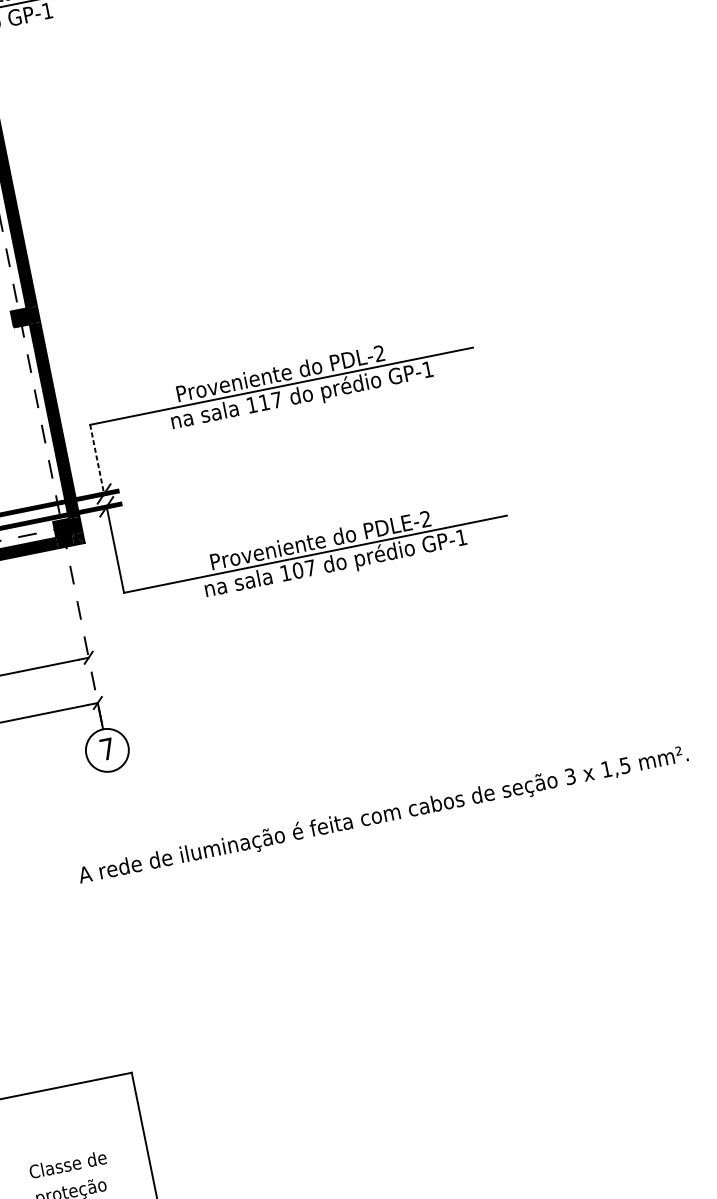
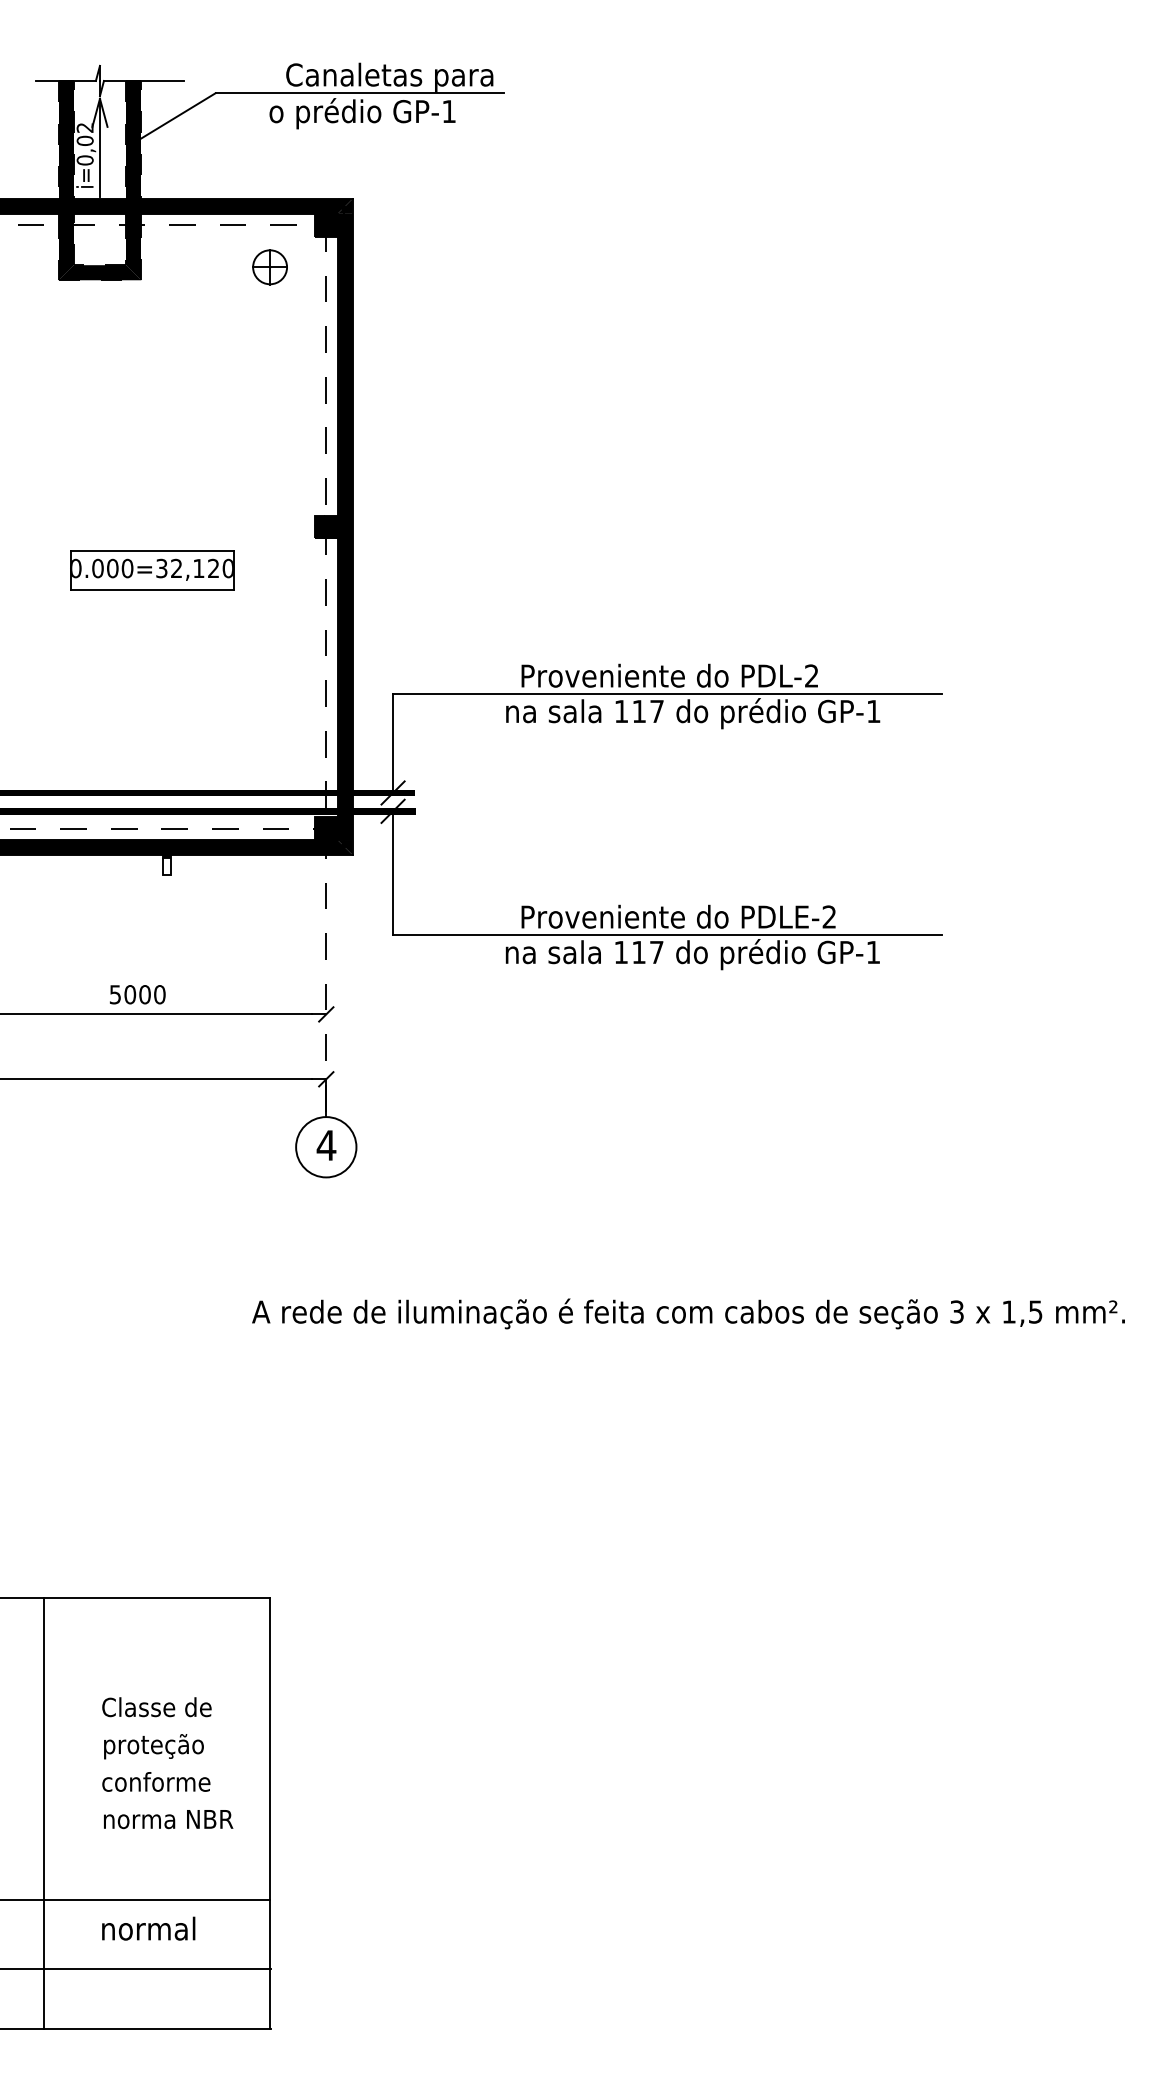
line: (97, 459) -> (393, 743), dashed -> solid
text: (298, 570) -> (639, 952), 107 -> 117
text: (107, 749) -> (326, 1145), 7 -> 4

